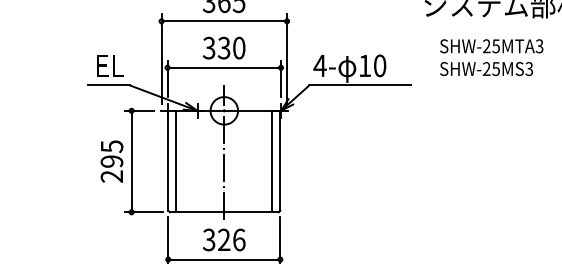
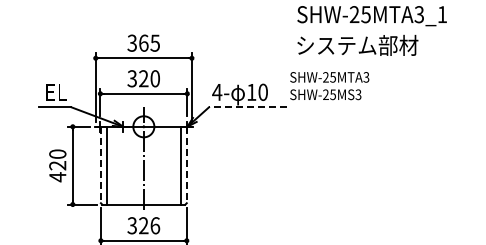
text: (223, 47) -> (143, 78), 330 -> 320
text: (491, 58) -> (329, 86), moved
line: (359, 85) -> (247, 107), solid -> dashed
text: (111, 161) -> (57, 165), 295 -> 420
line: (167, 161) -> (100, 165), solid -> dashed
line: (279, 161) -> (186, 165), solid -> dashed

